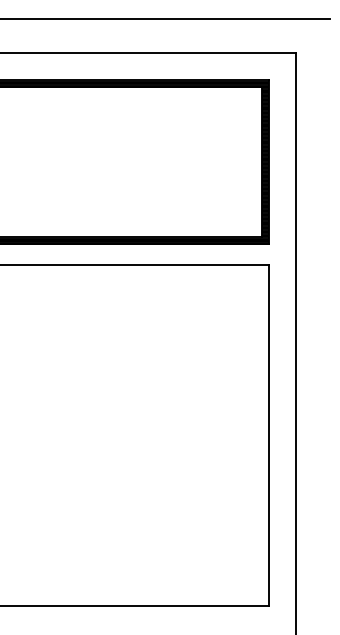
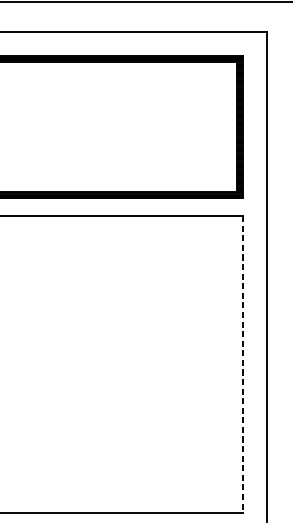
line: (268, 435) -> (242, 364), solid -> dashed

